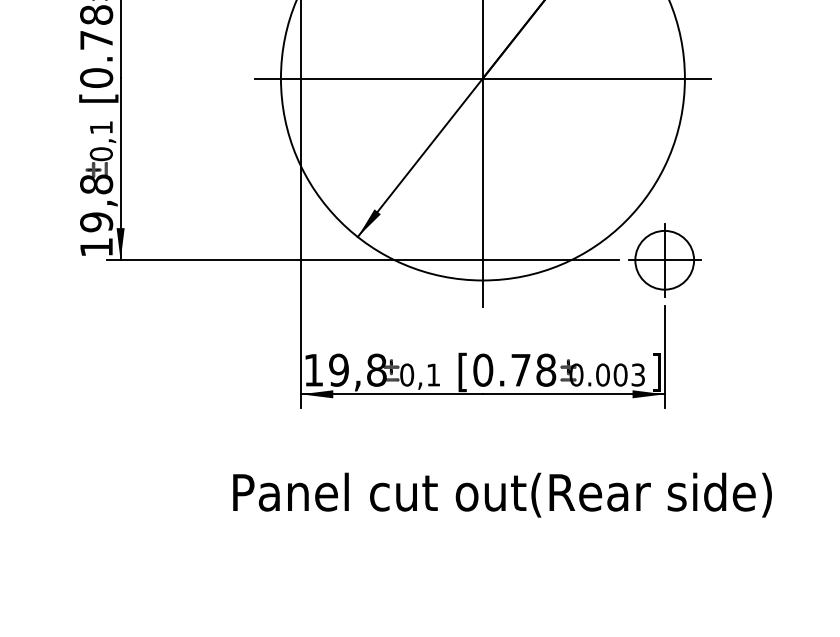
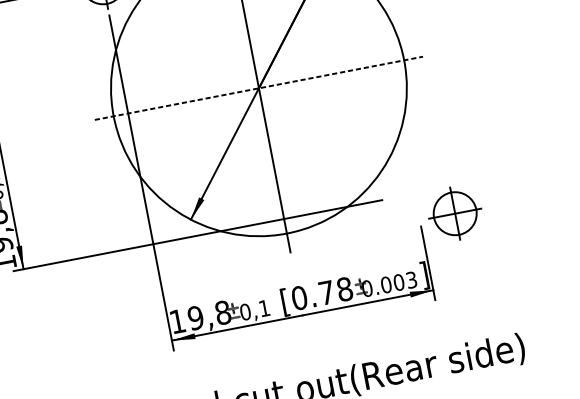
line: (483, 78) -> (259, 88), solid -> dashed
part: (664, 260) -> (455, 213), moved

